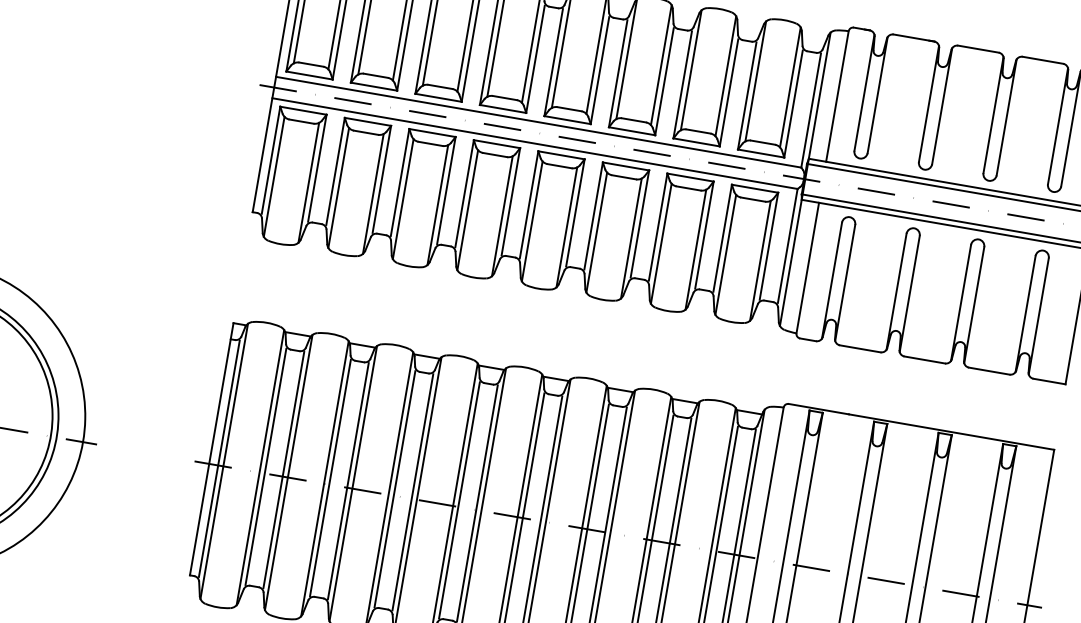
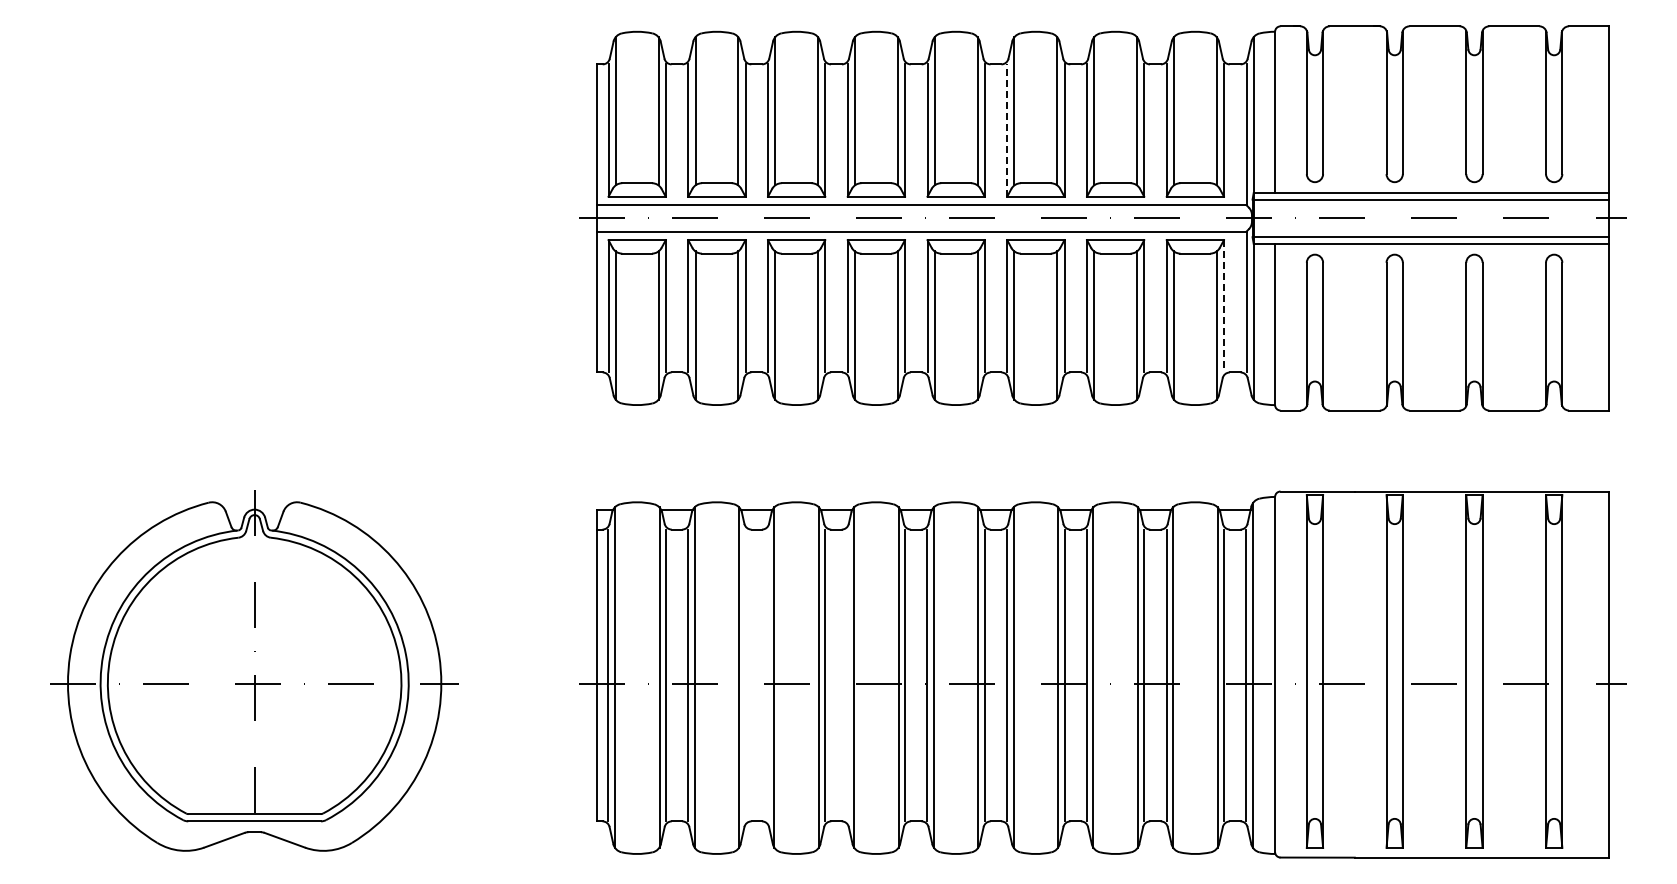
line: (618, 73) -> (1007, 130), solid -> dashed
line: (768, 246) -> (1223, 306), solid -> dashed
line: (330, 478) -> (745, 675), removed
line: (348, 481) -> (767, 675), removed
line: (412, 492) -> (847, 675), removed

